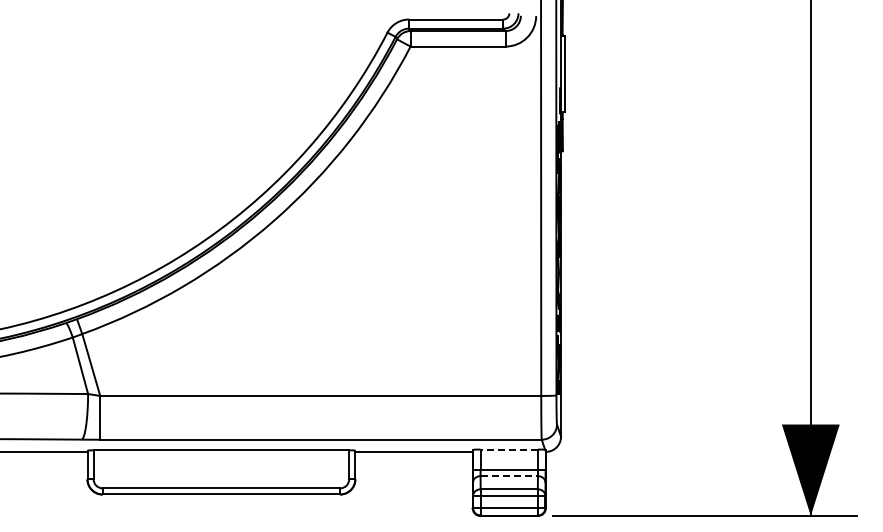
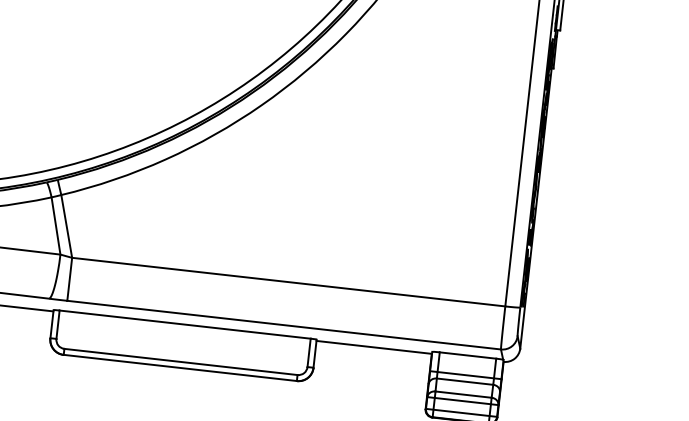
line: (509, 449) -> (468, 355), dashed -> solid
line: (509, 476) -> (465, 382), dashed -> solid

